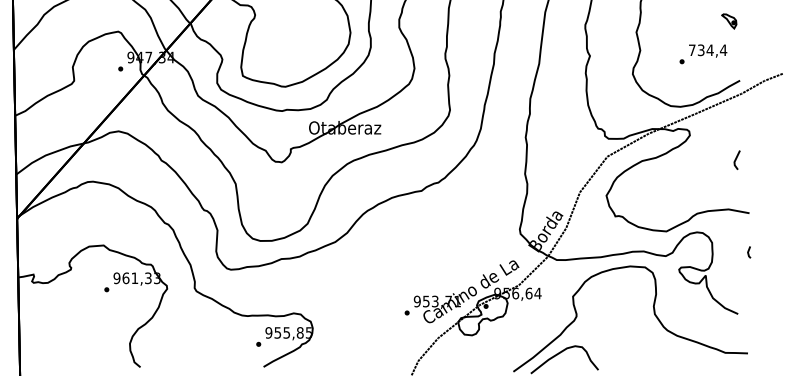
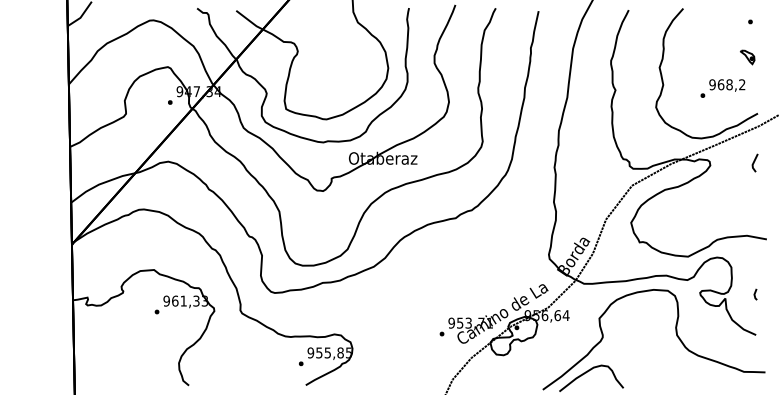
text: (708, 49) -> (727, 84), 734,4 -> 968,2
line: (736, 159) -> (754, 162), moved
line: (749, 252) -> (755, 294), moved

